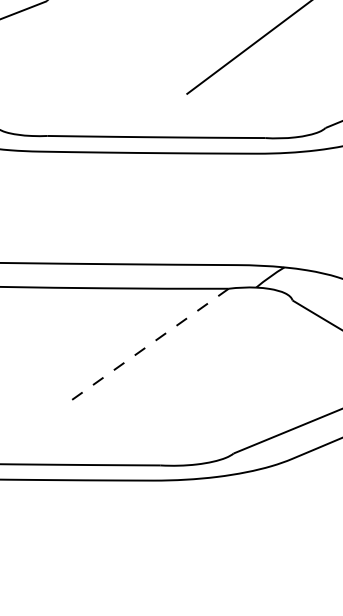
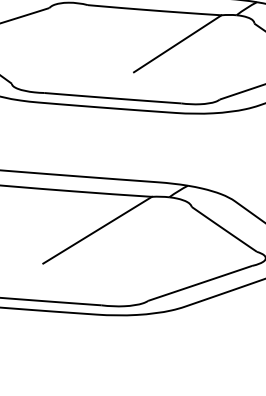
line: (146, 347) -> (97, 230), dashed -> solid

